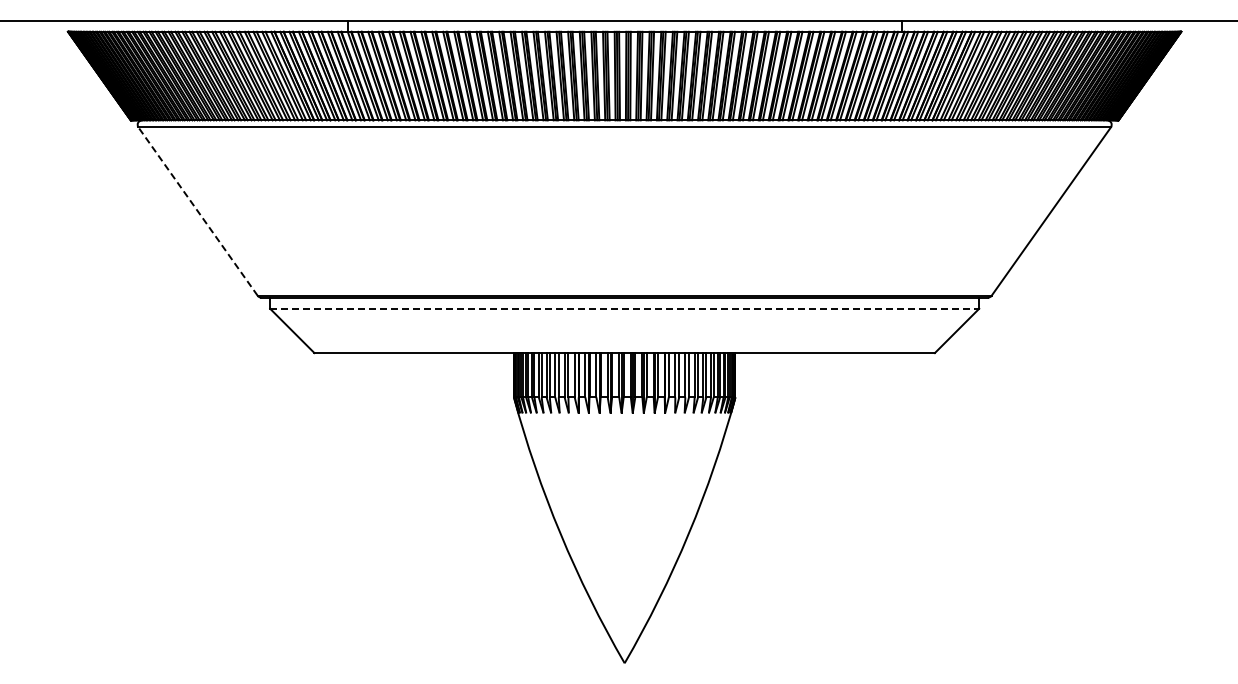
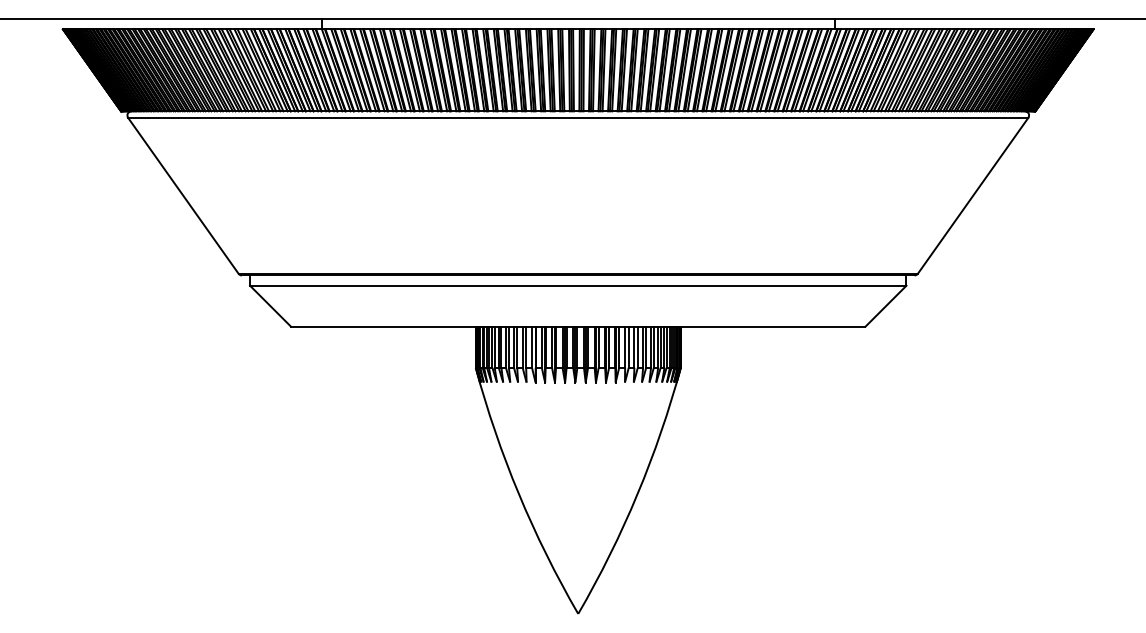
line: (197, 211) -> (182, 195), dashed -> solid
line: (624, 308) -> (578, 285), dashed -> solid

